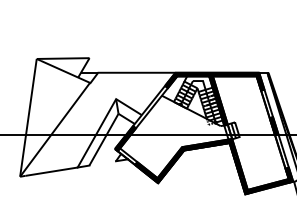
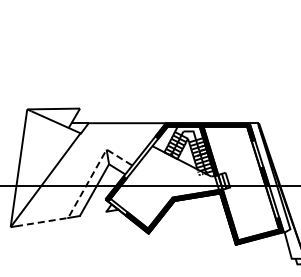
line: (91, 142) -> (82, 192), solid -> dashed

